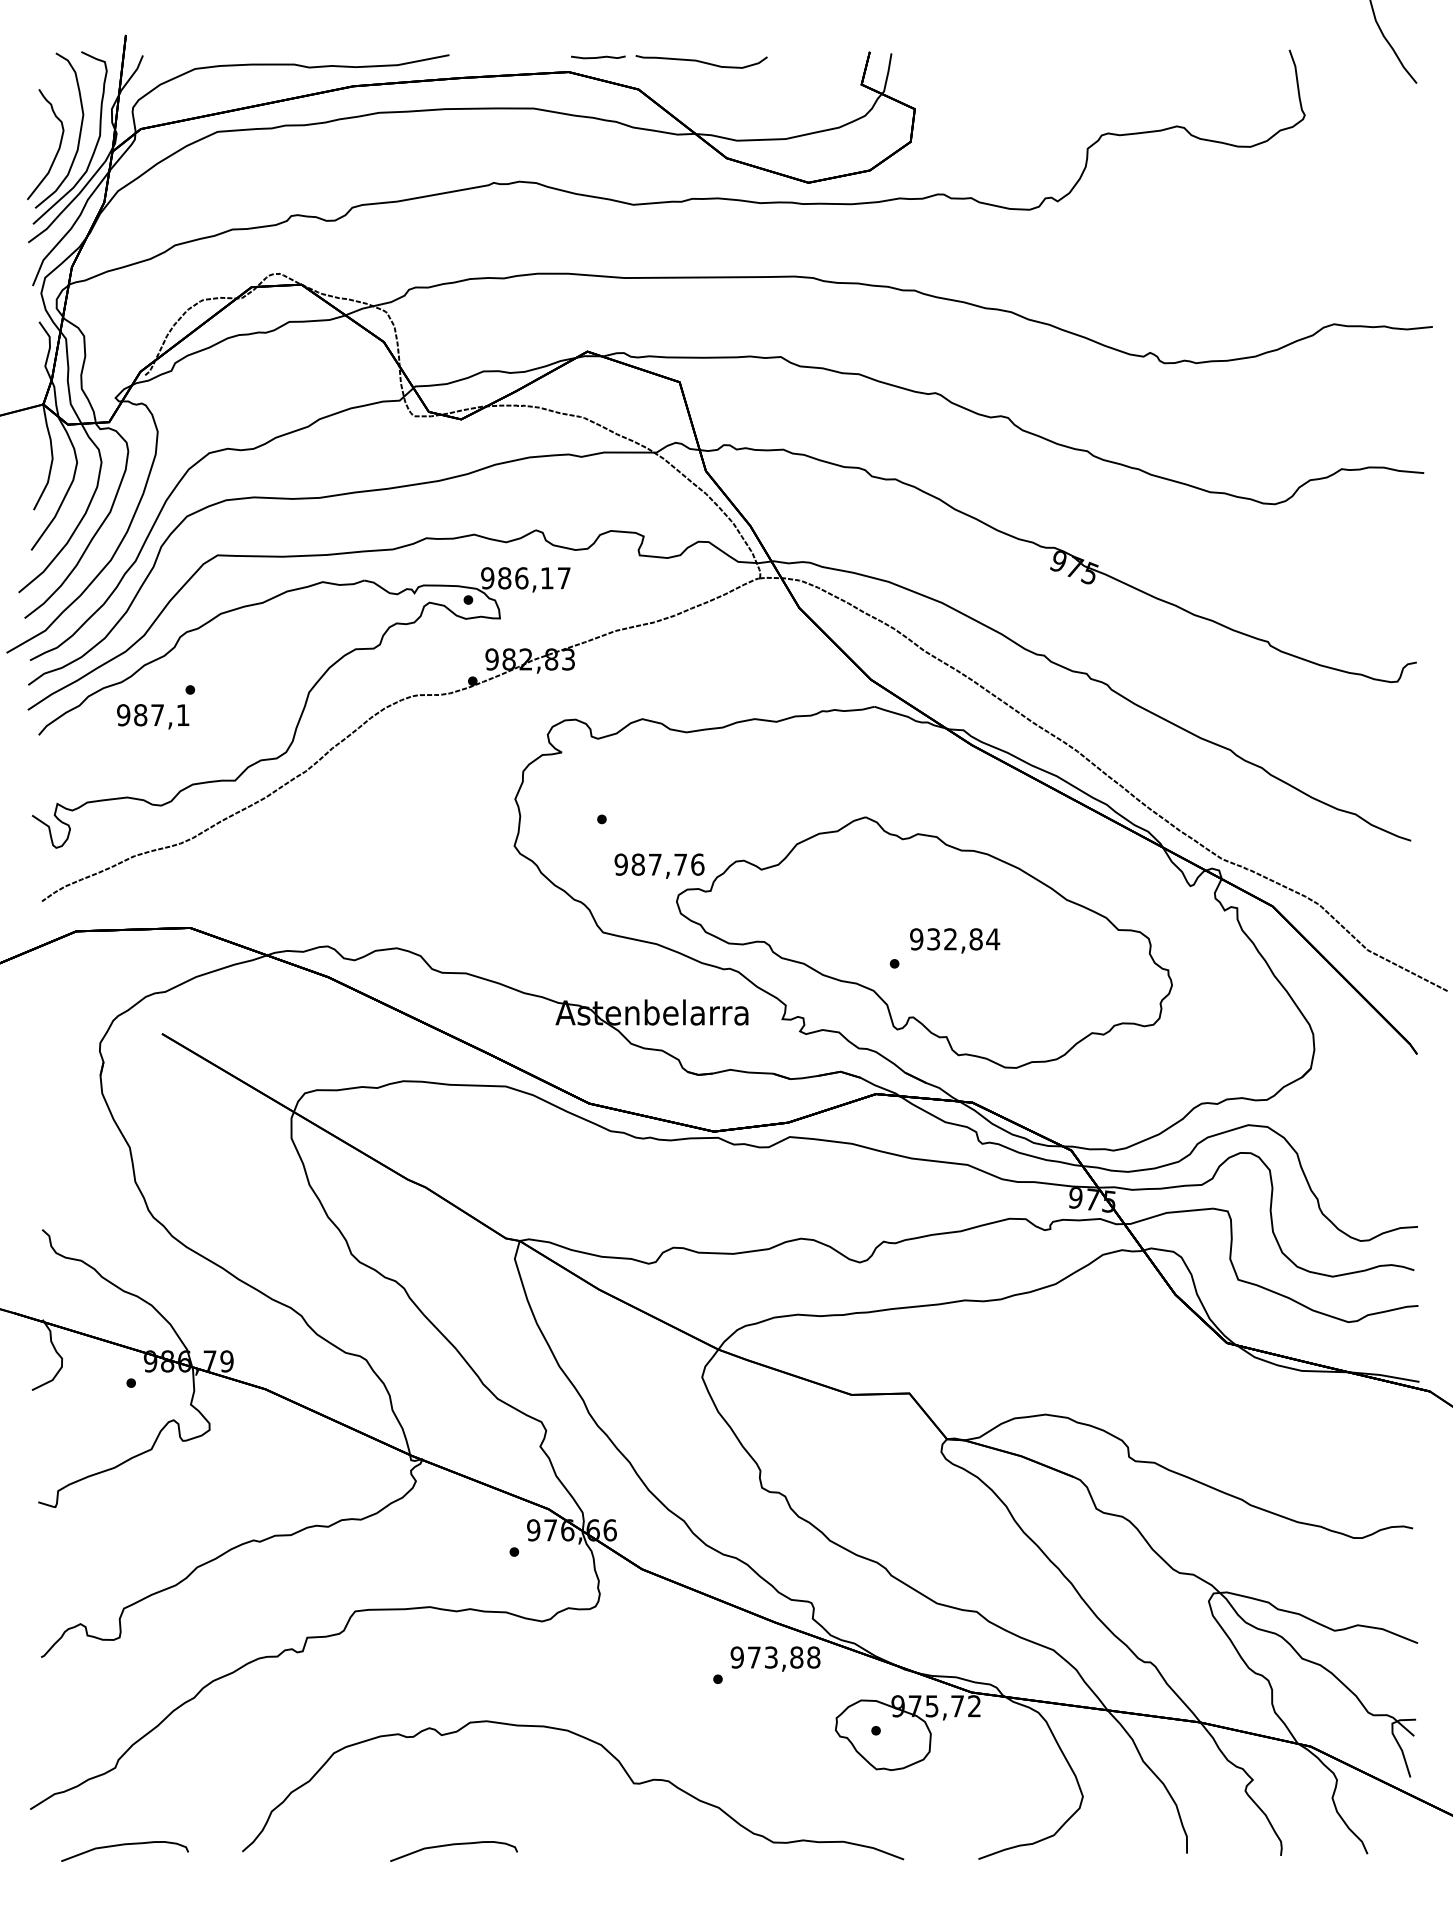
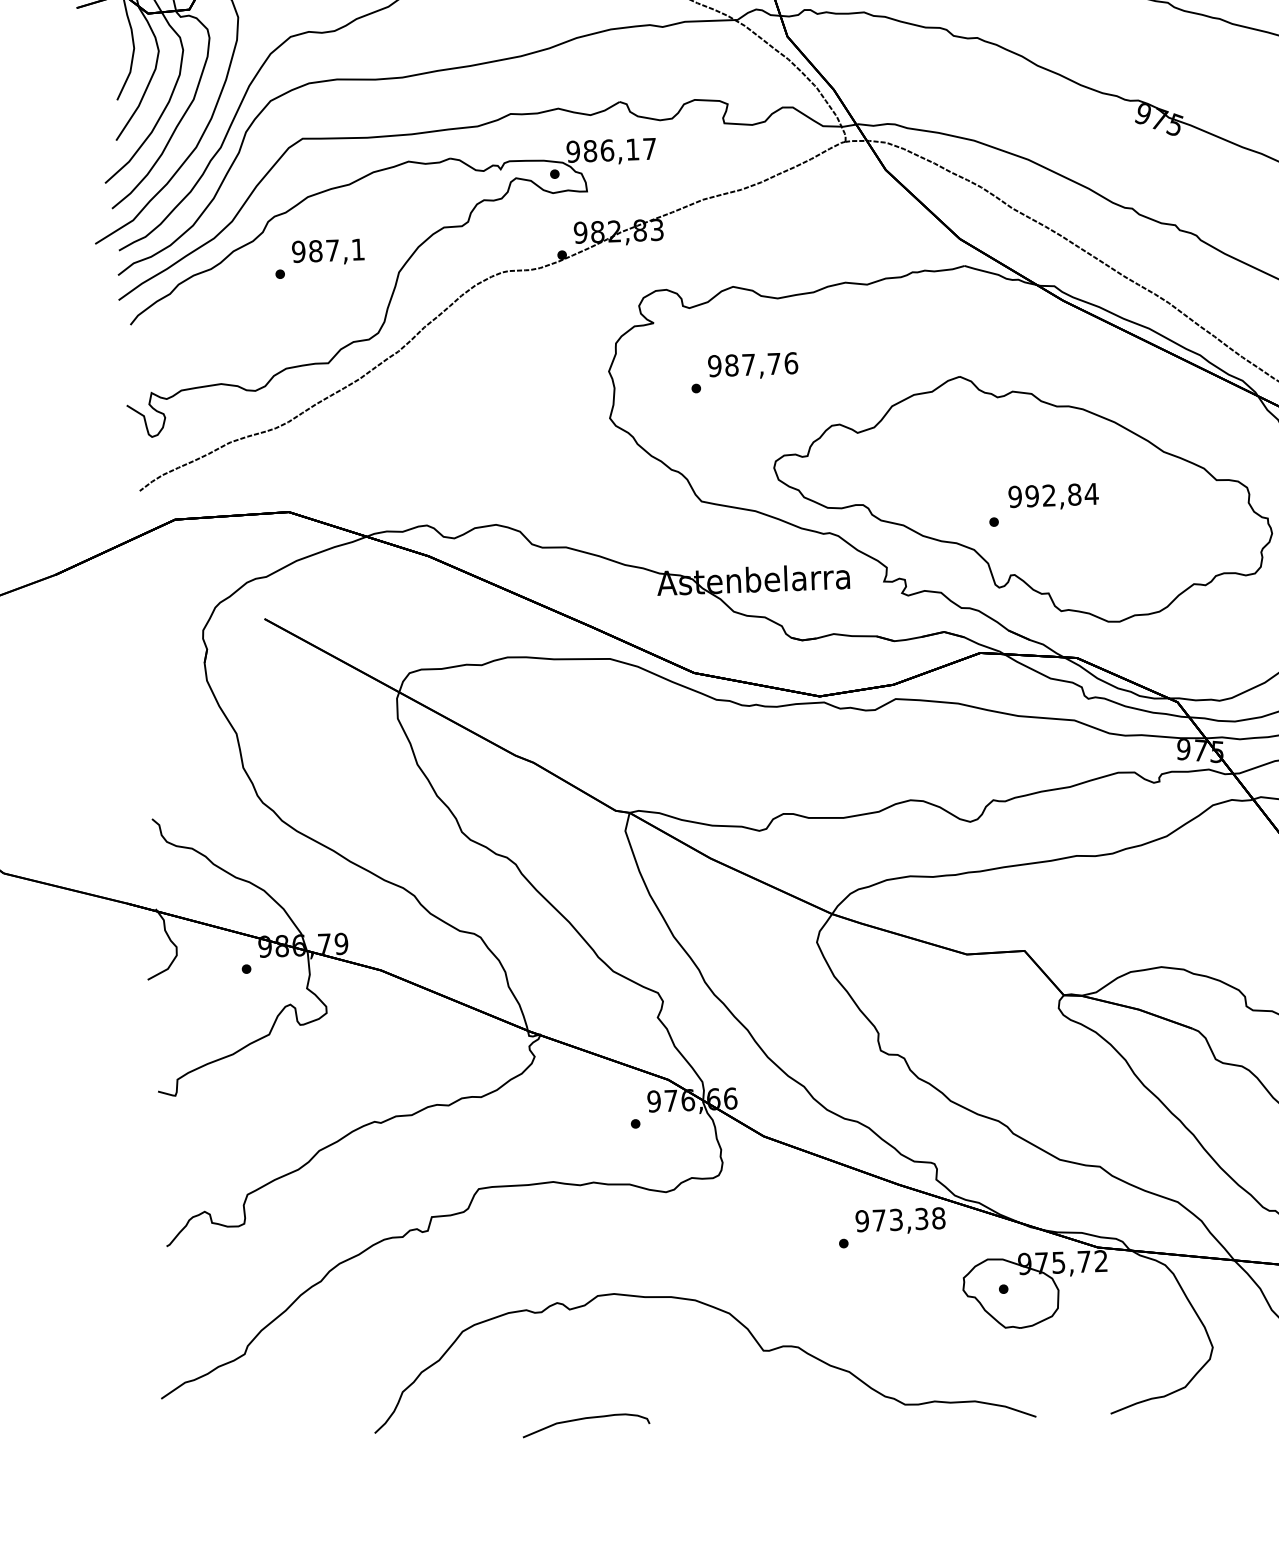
text: (153, 716) -> (328, 252), moved
text: (659, 865) -> (753, 365), moved
text: (933, 939) -> (1032, 496), 932,84 -> 992,84
text: (796, 1657) -> (921, 1218), 973,88 -> 973,38
curve: (124, 1845) -> (256, 1431), removed

